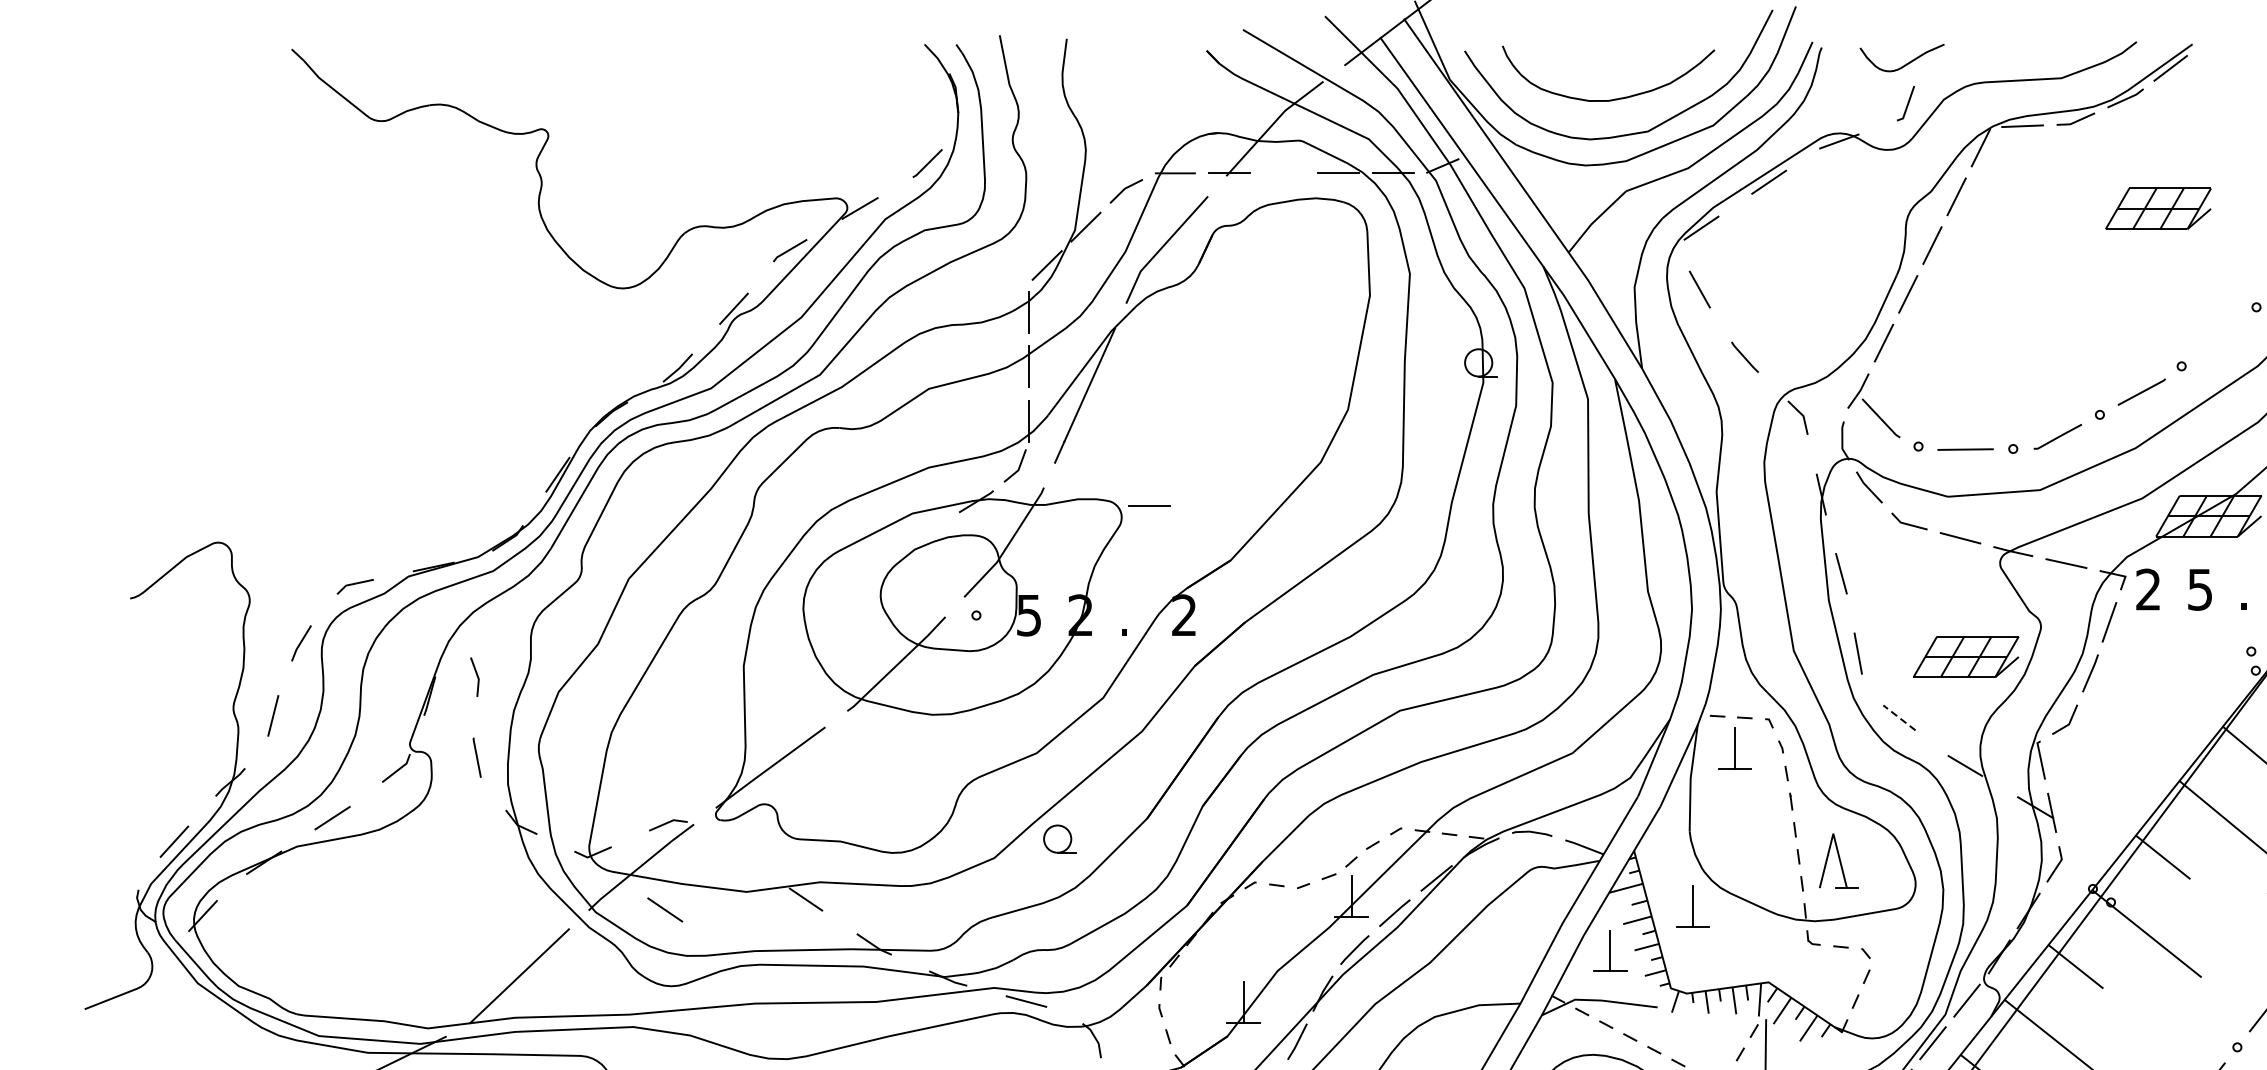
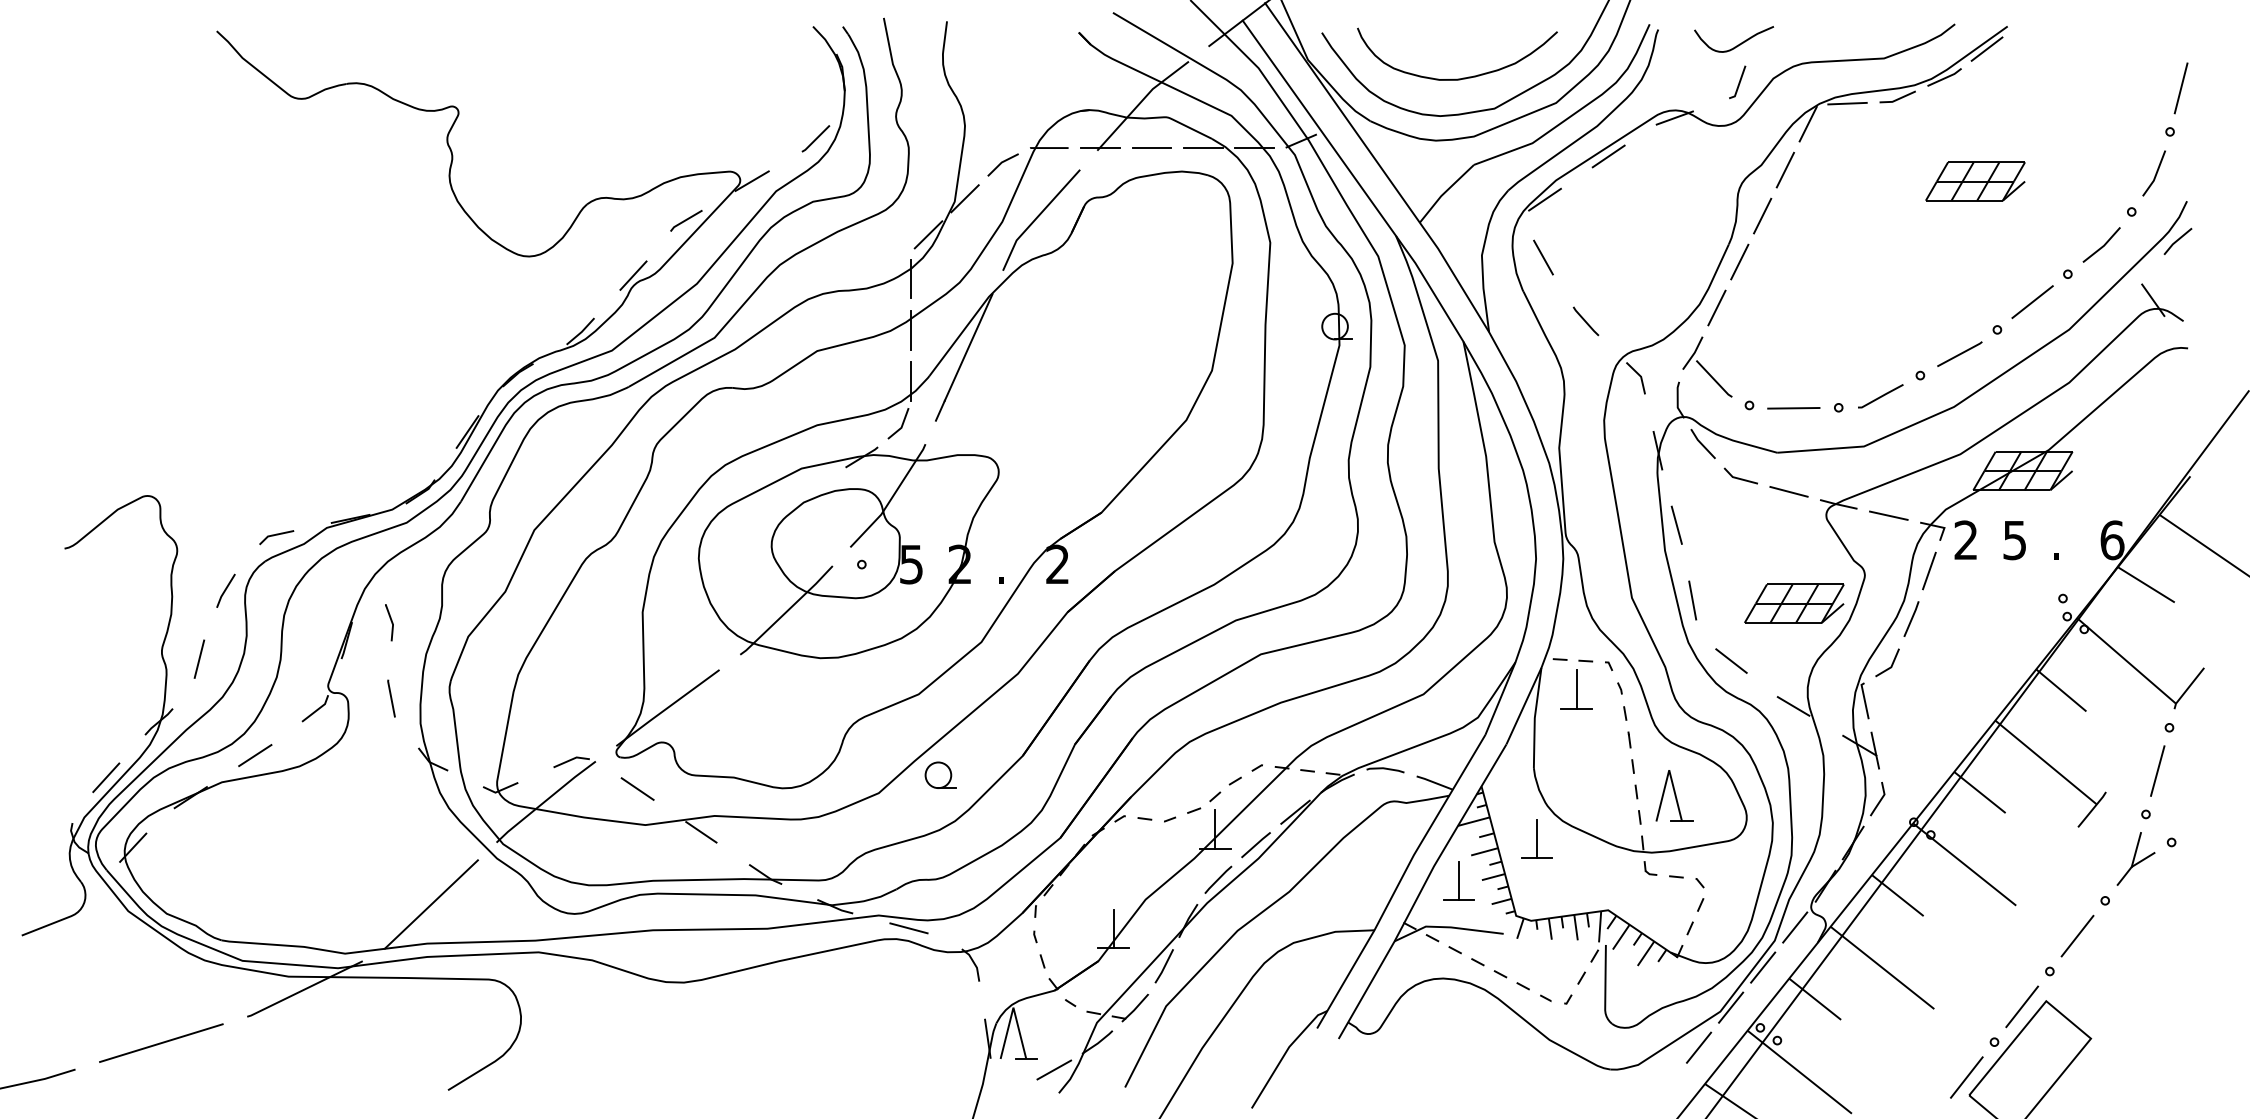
line: (2218, 336) -> (2032, 301), added
line: (1149, 504) -> (1151, 147), moved
line: (1899, 717) -> (1731, 660), dashed -> solid
line: (665, 909) -> (637, 788), moved

